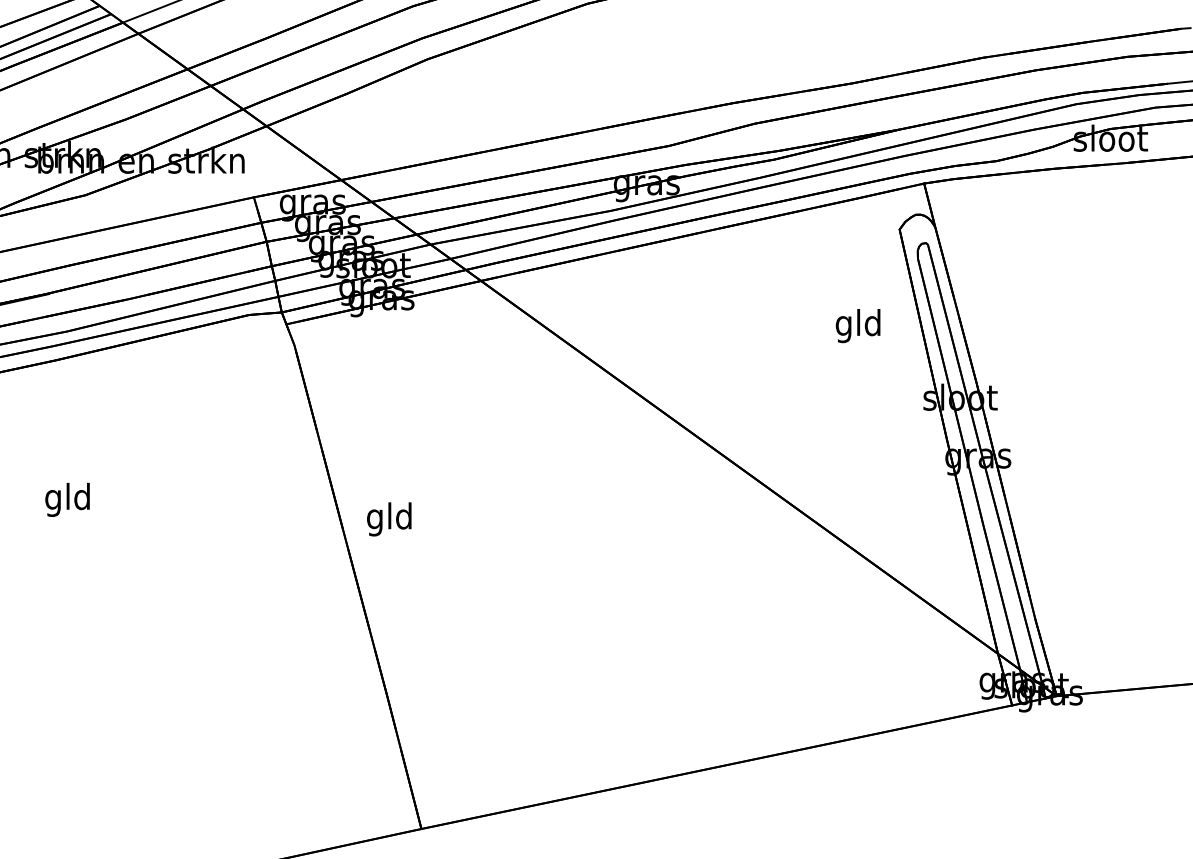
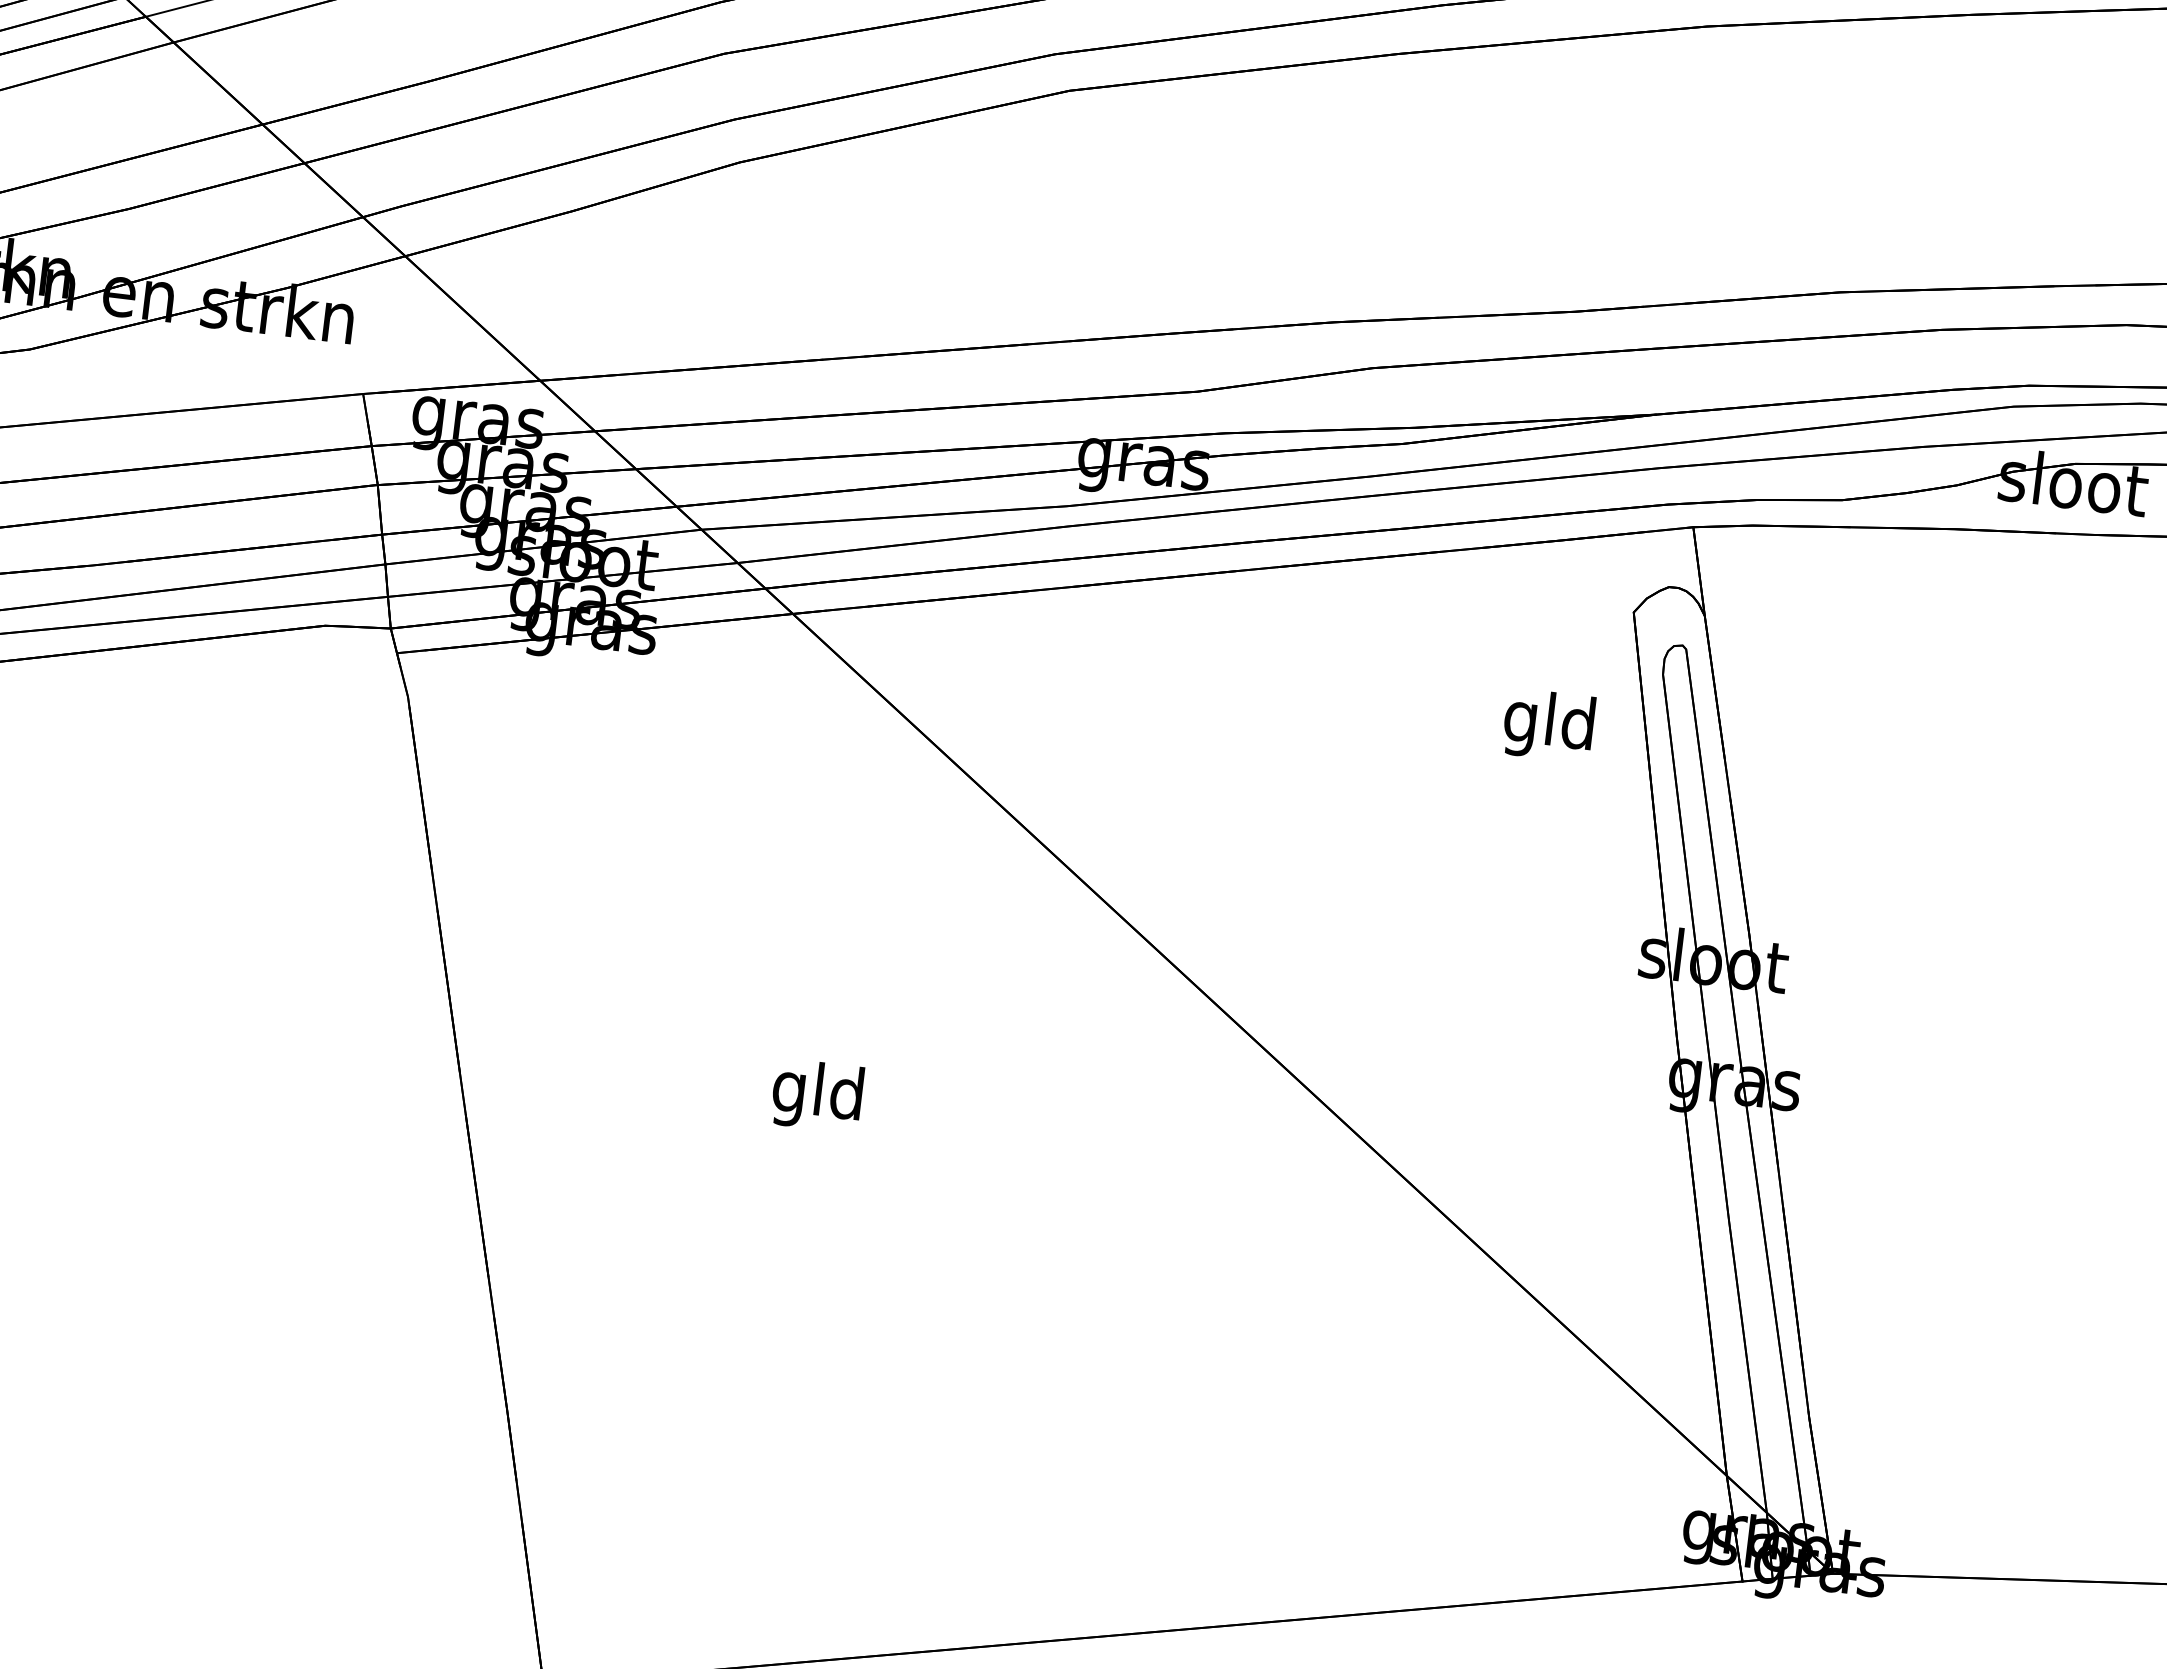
text: (857, 326) -> (1547, 726), moved
text: (389, 519) -> (817, 1096), moved

